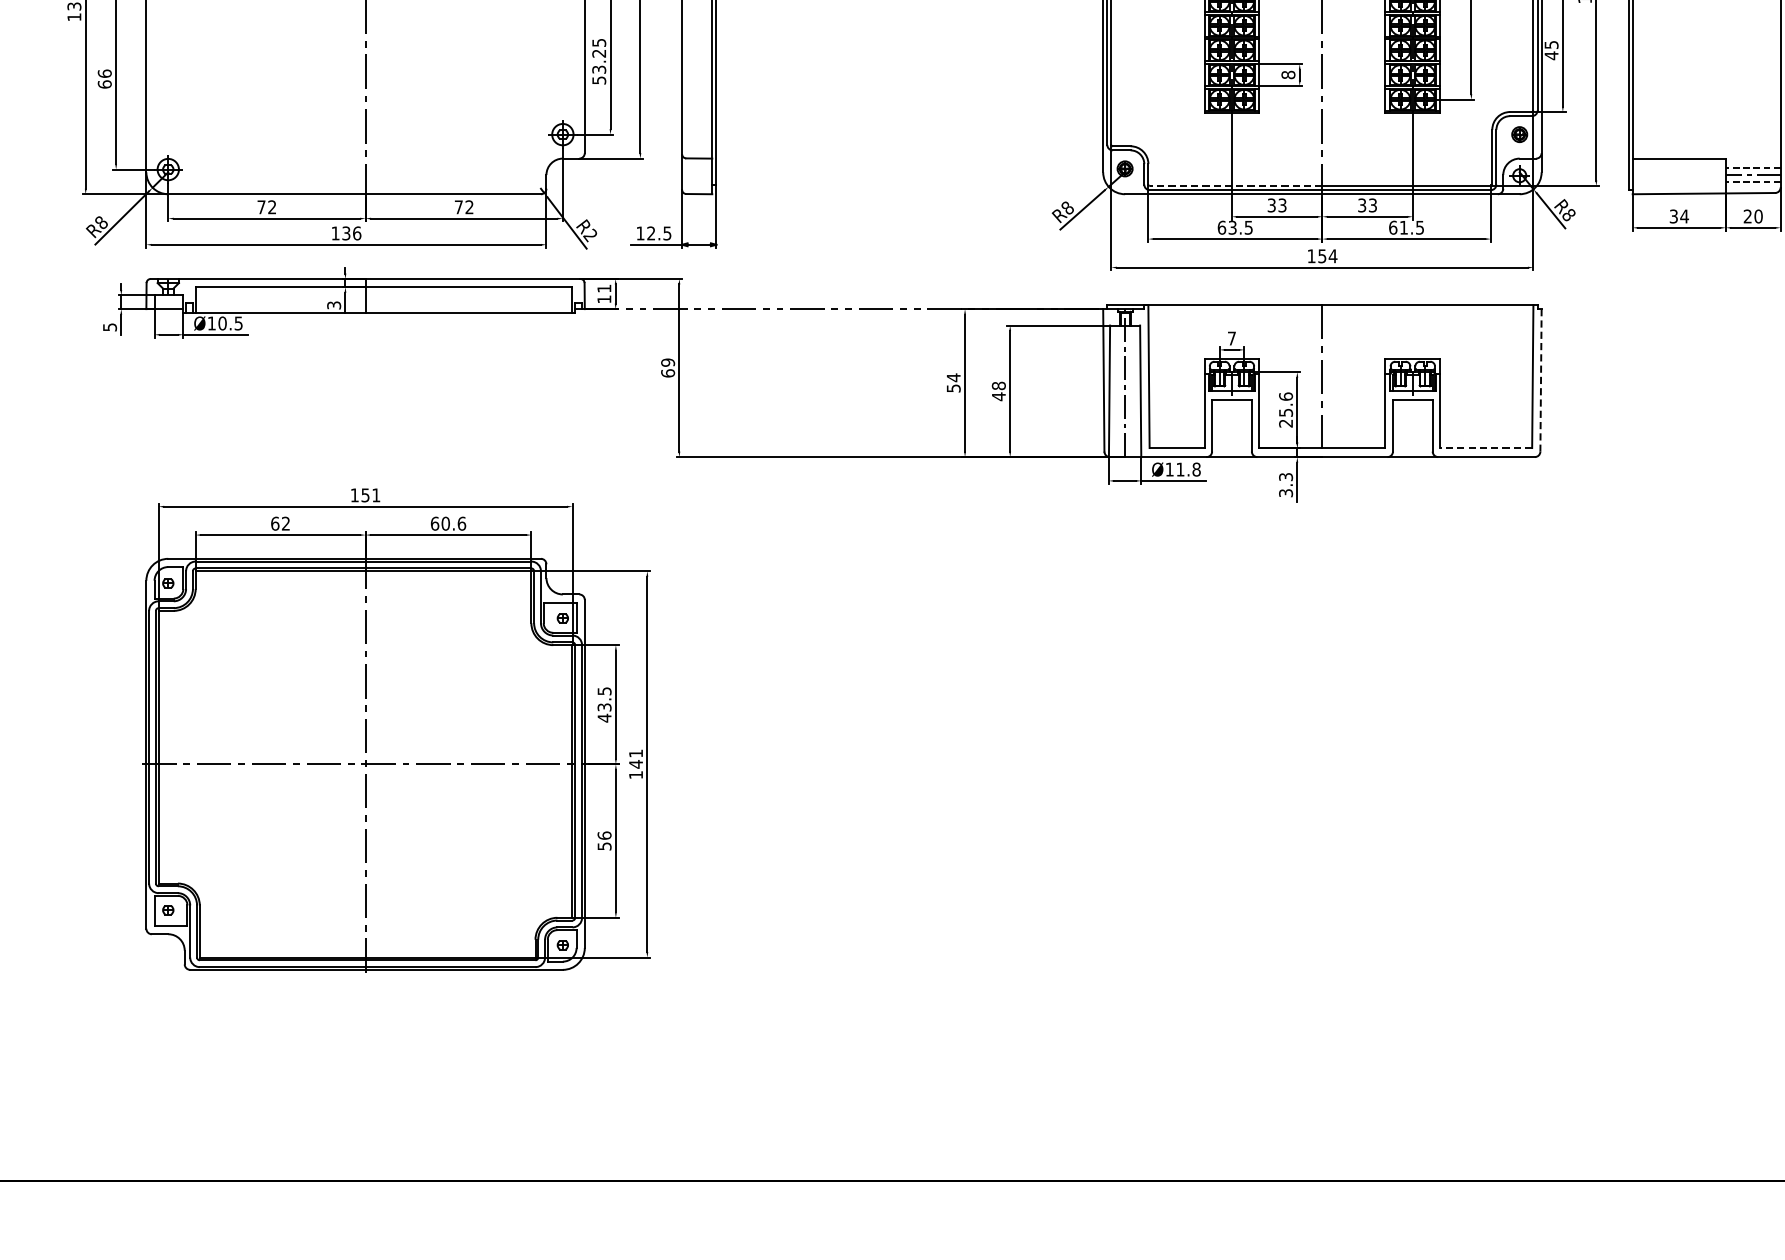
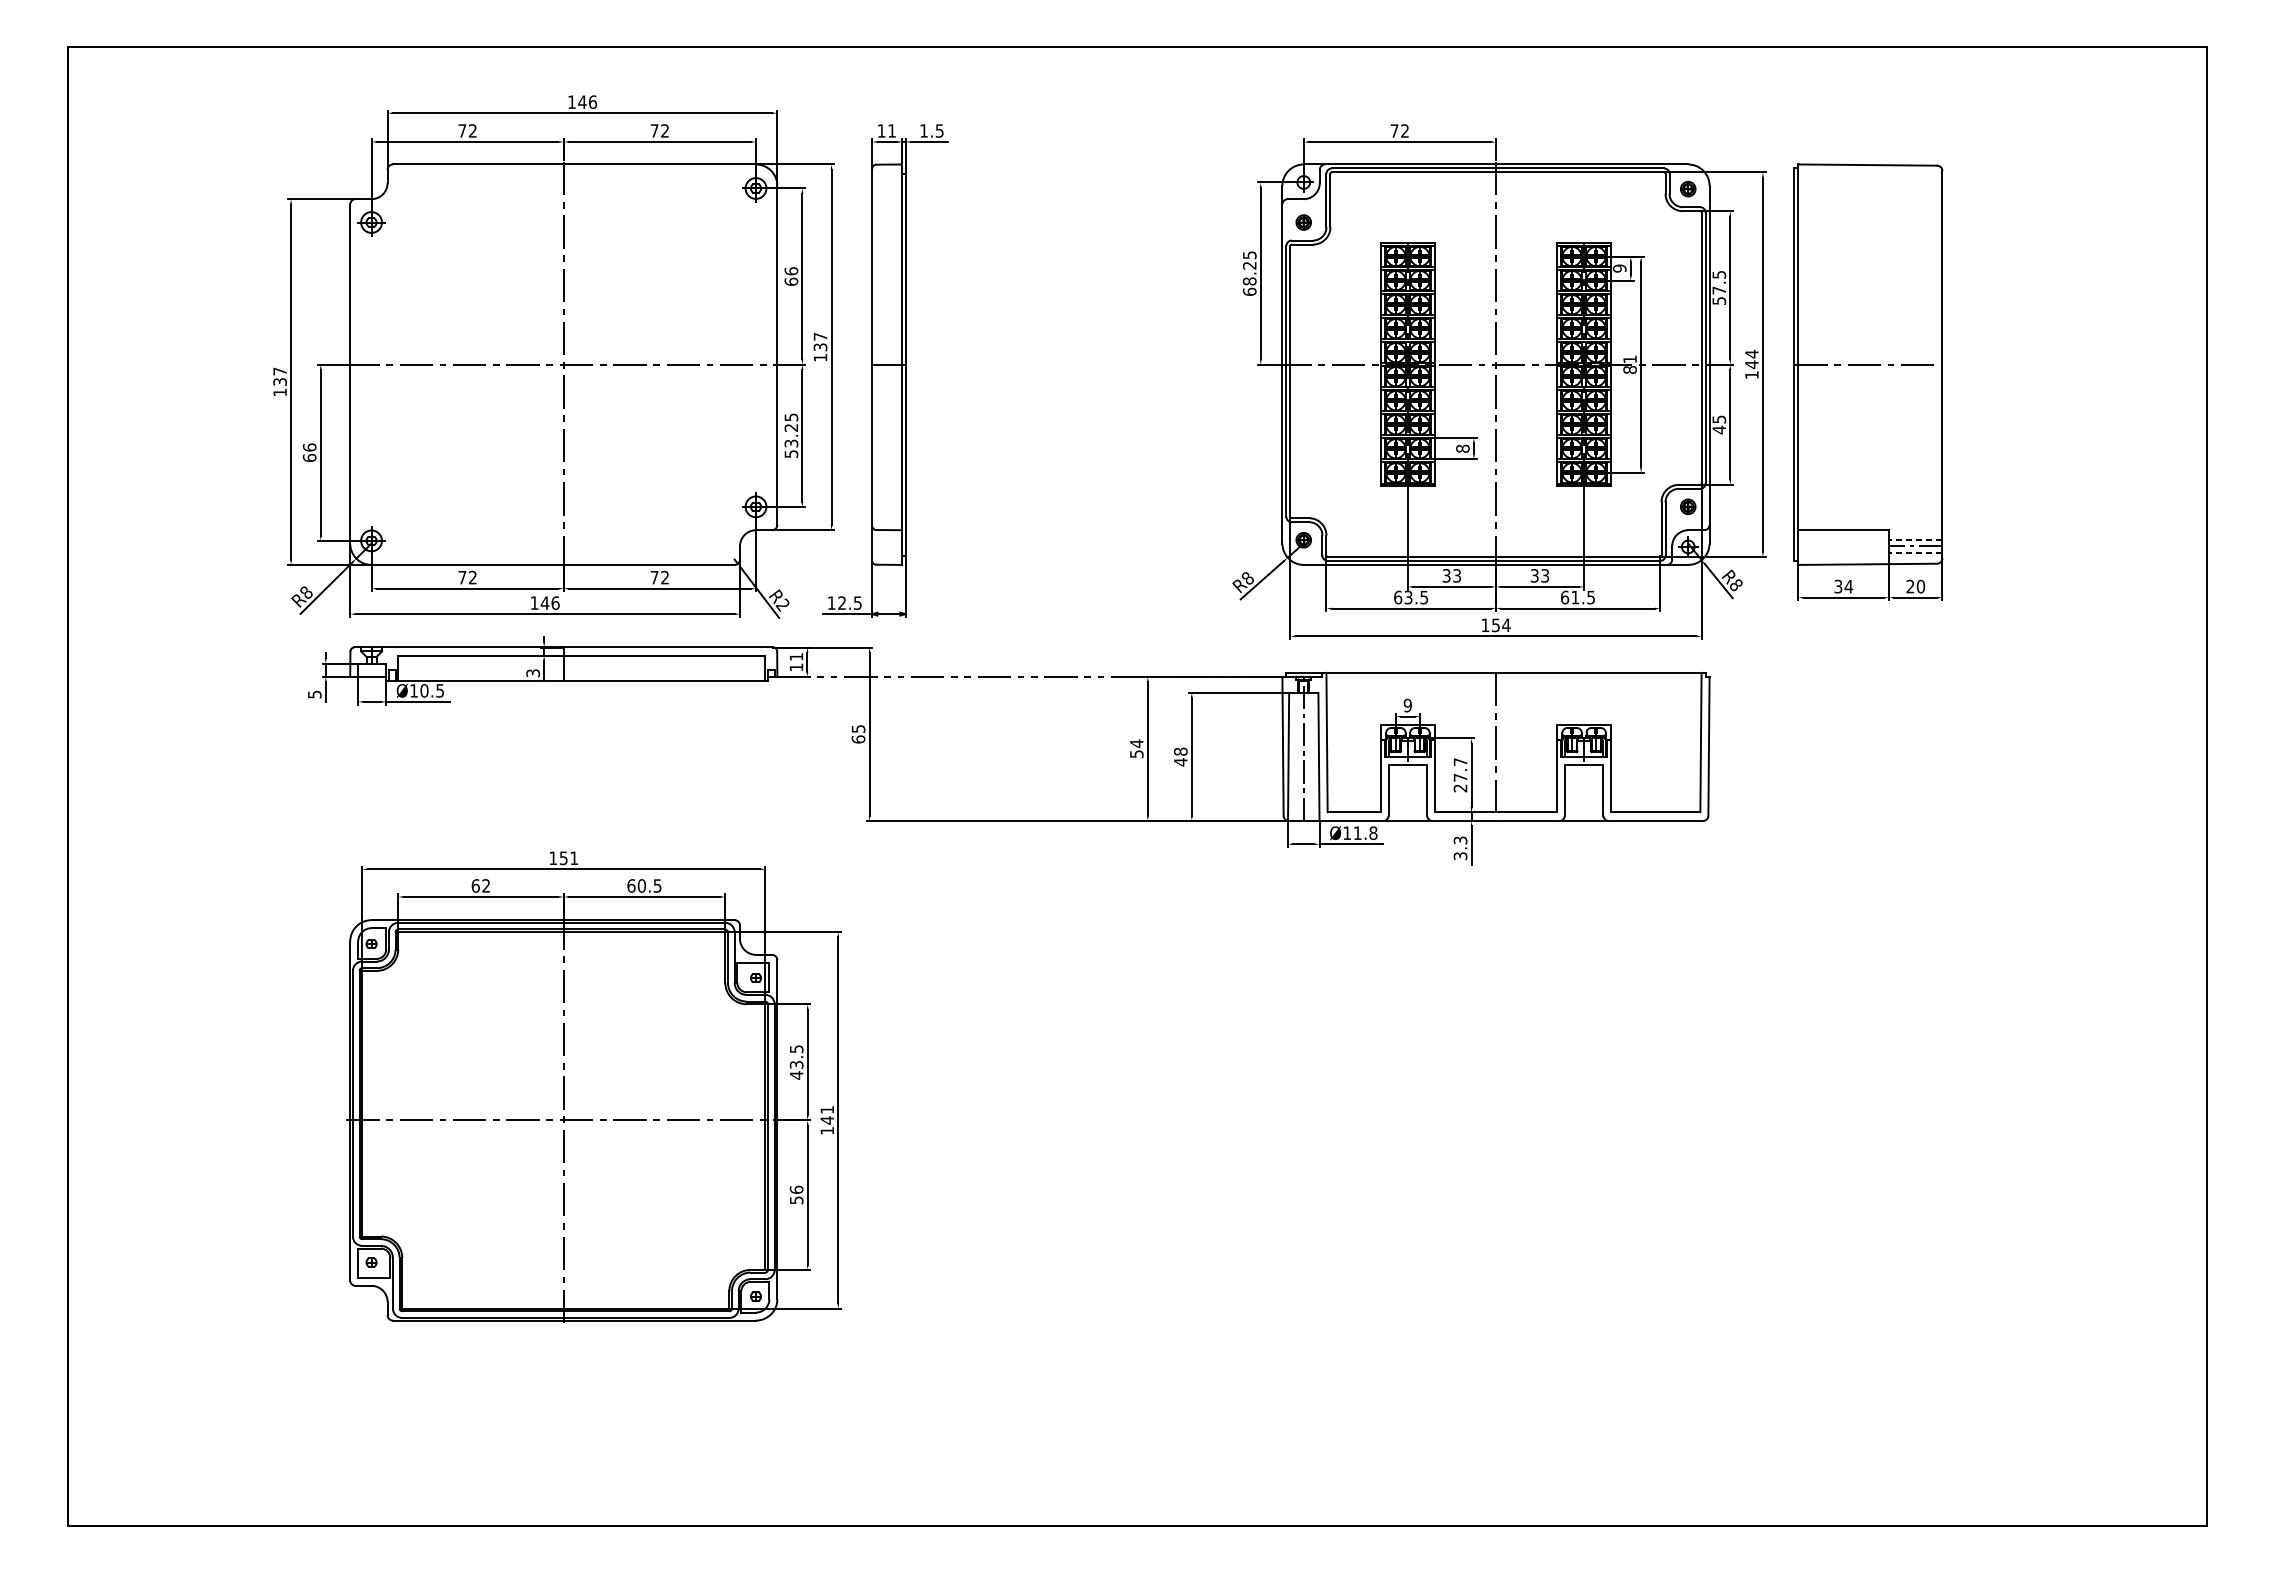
line: (1235, 185) -> (1411, 556), dashed -> solid
text: (345, 232) -> (544, 602), 136 -> 146
text: (1231, 338) -> (1407, 705), 7 -> 9
text: (668, 363) -> (858, 729), 69 -> 65
line: (1540, 380) -> (1708, 746), dashed -> solid
text: (1285, 404) -> (1460, 769), 25.6 -> 27.7
line: (1486, 448) -> (1655, 812), dashed -> solid
text: (461, 523) -> (657, 885), 60.6 -> 60.5

